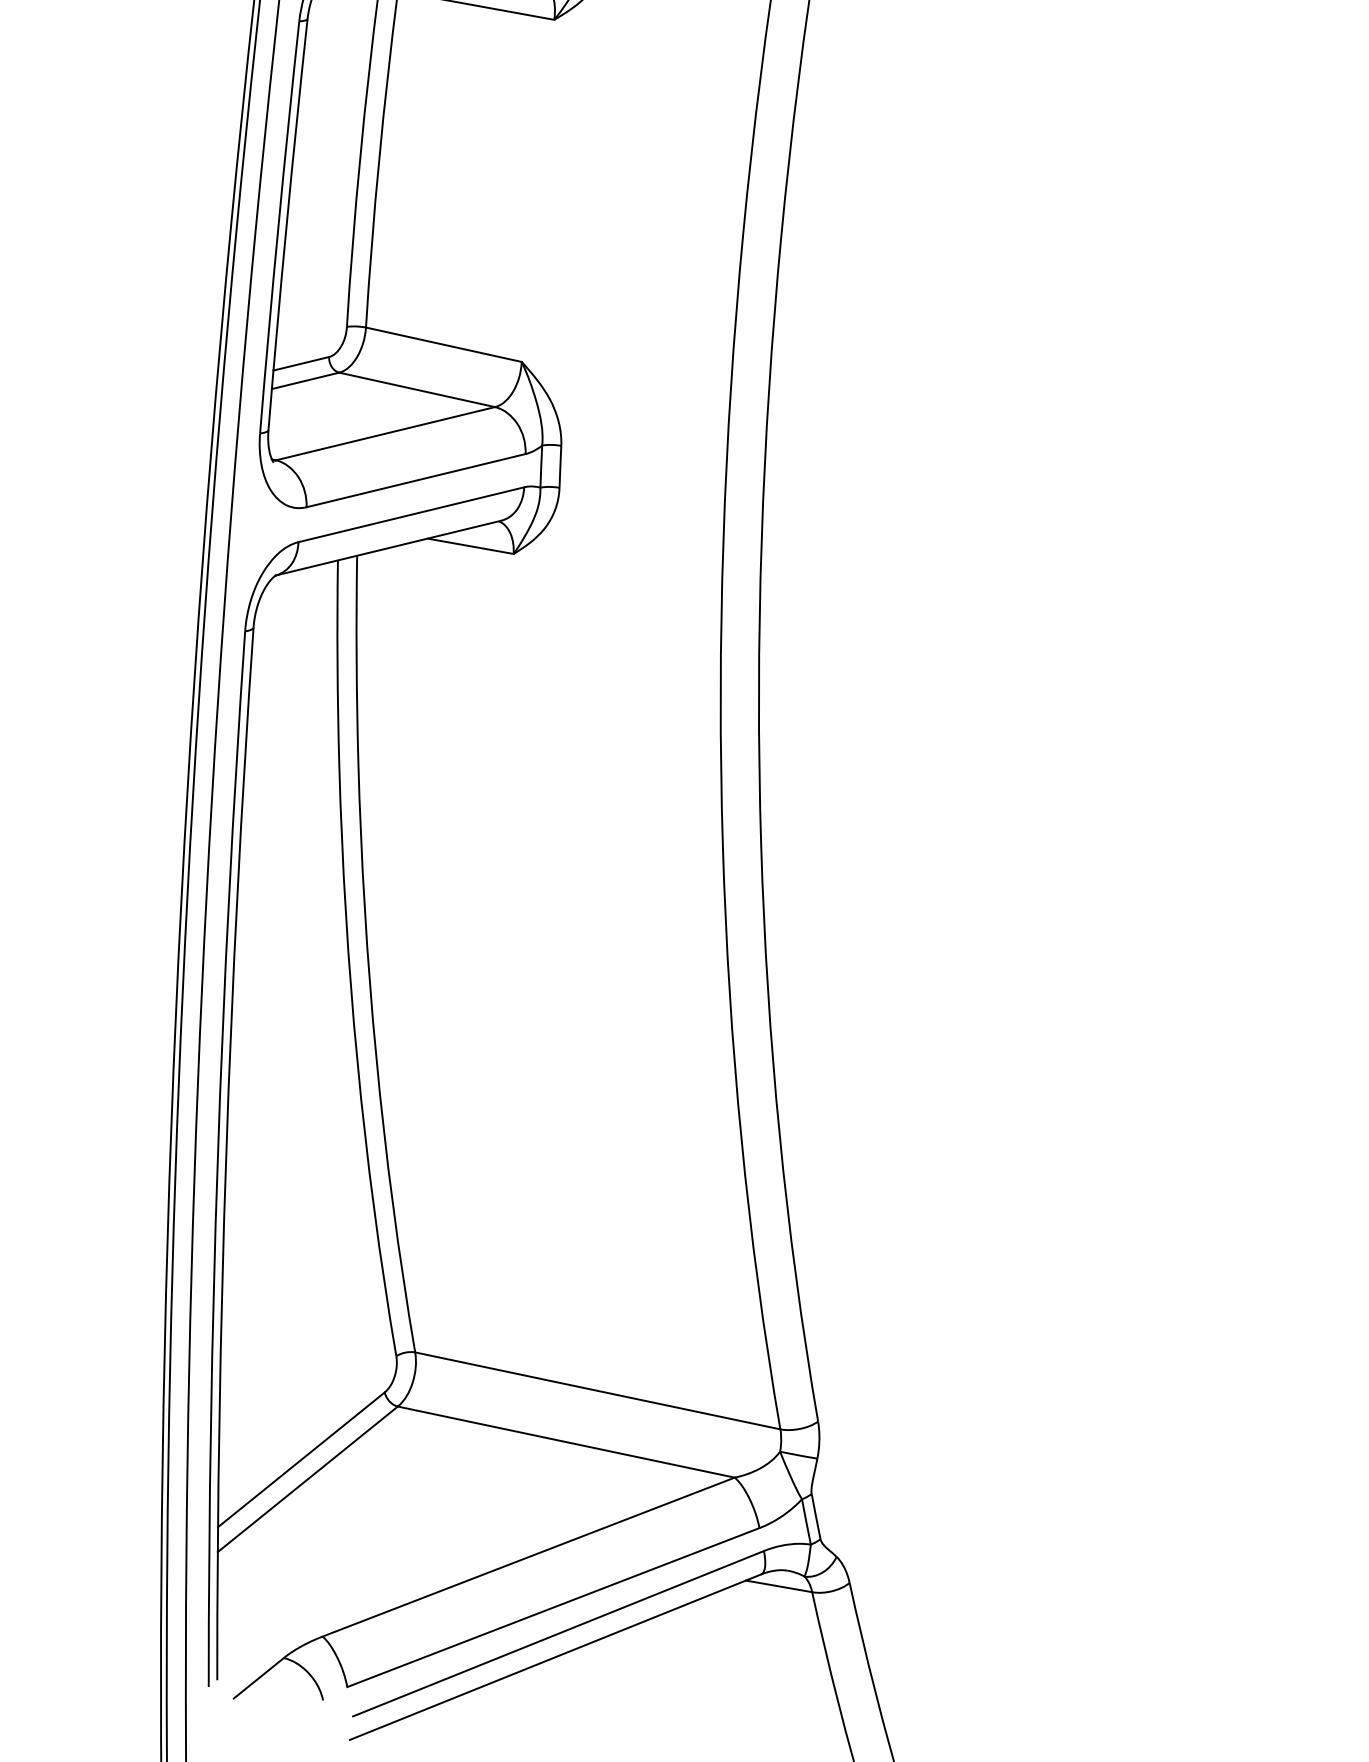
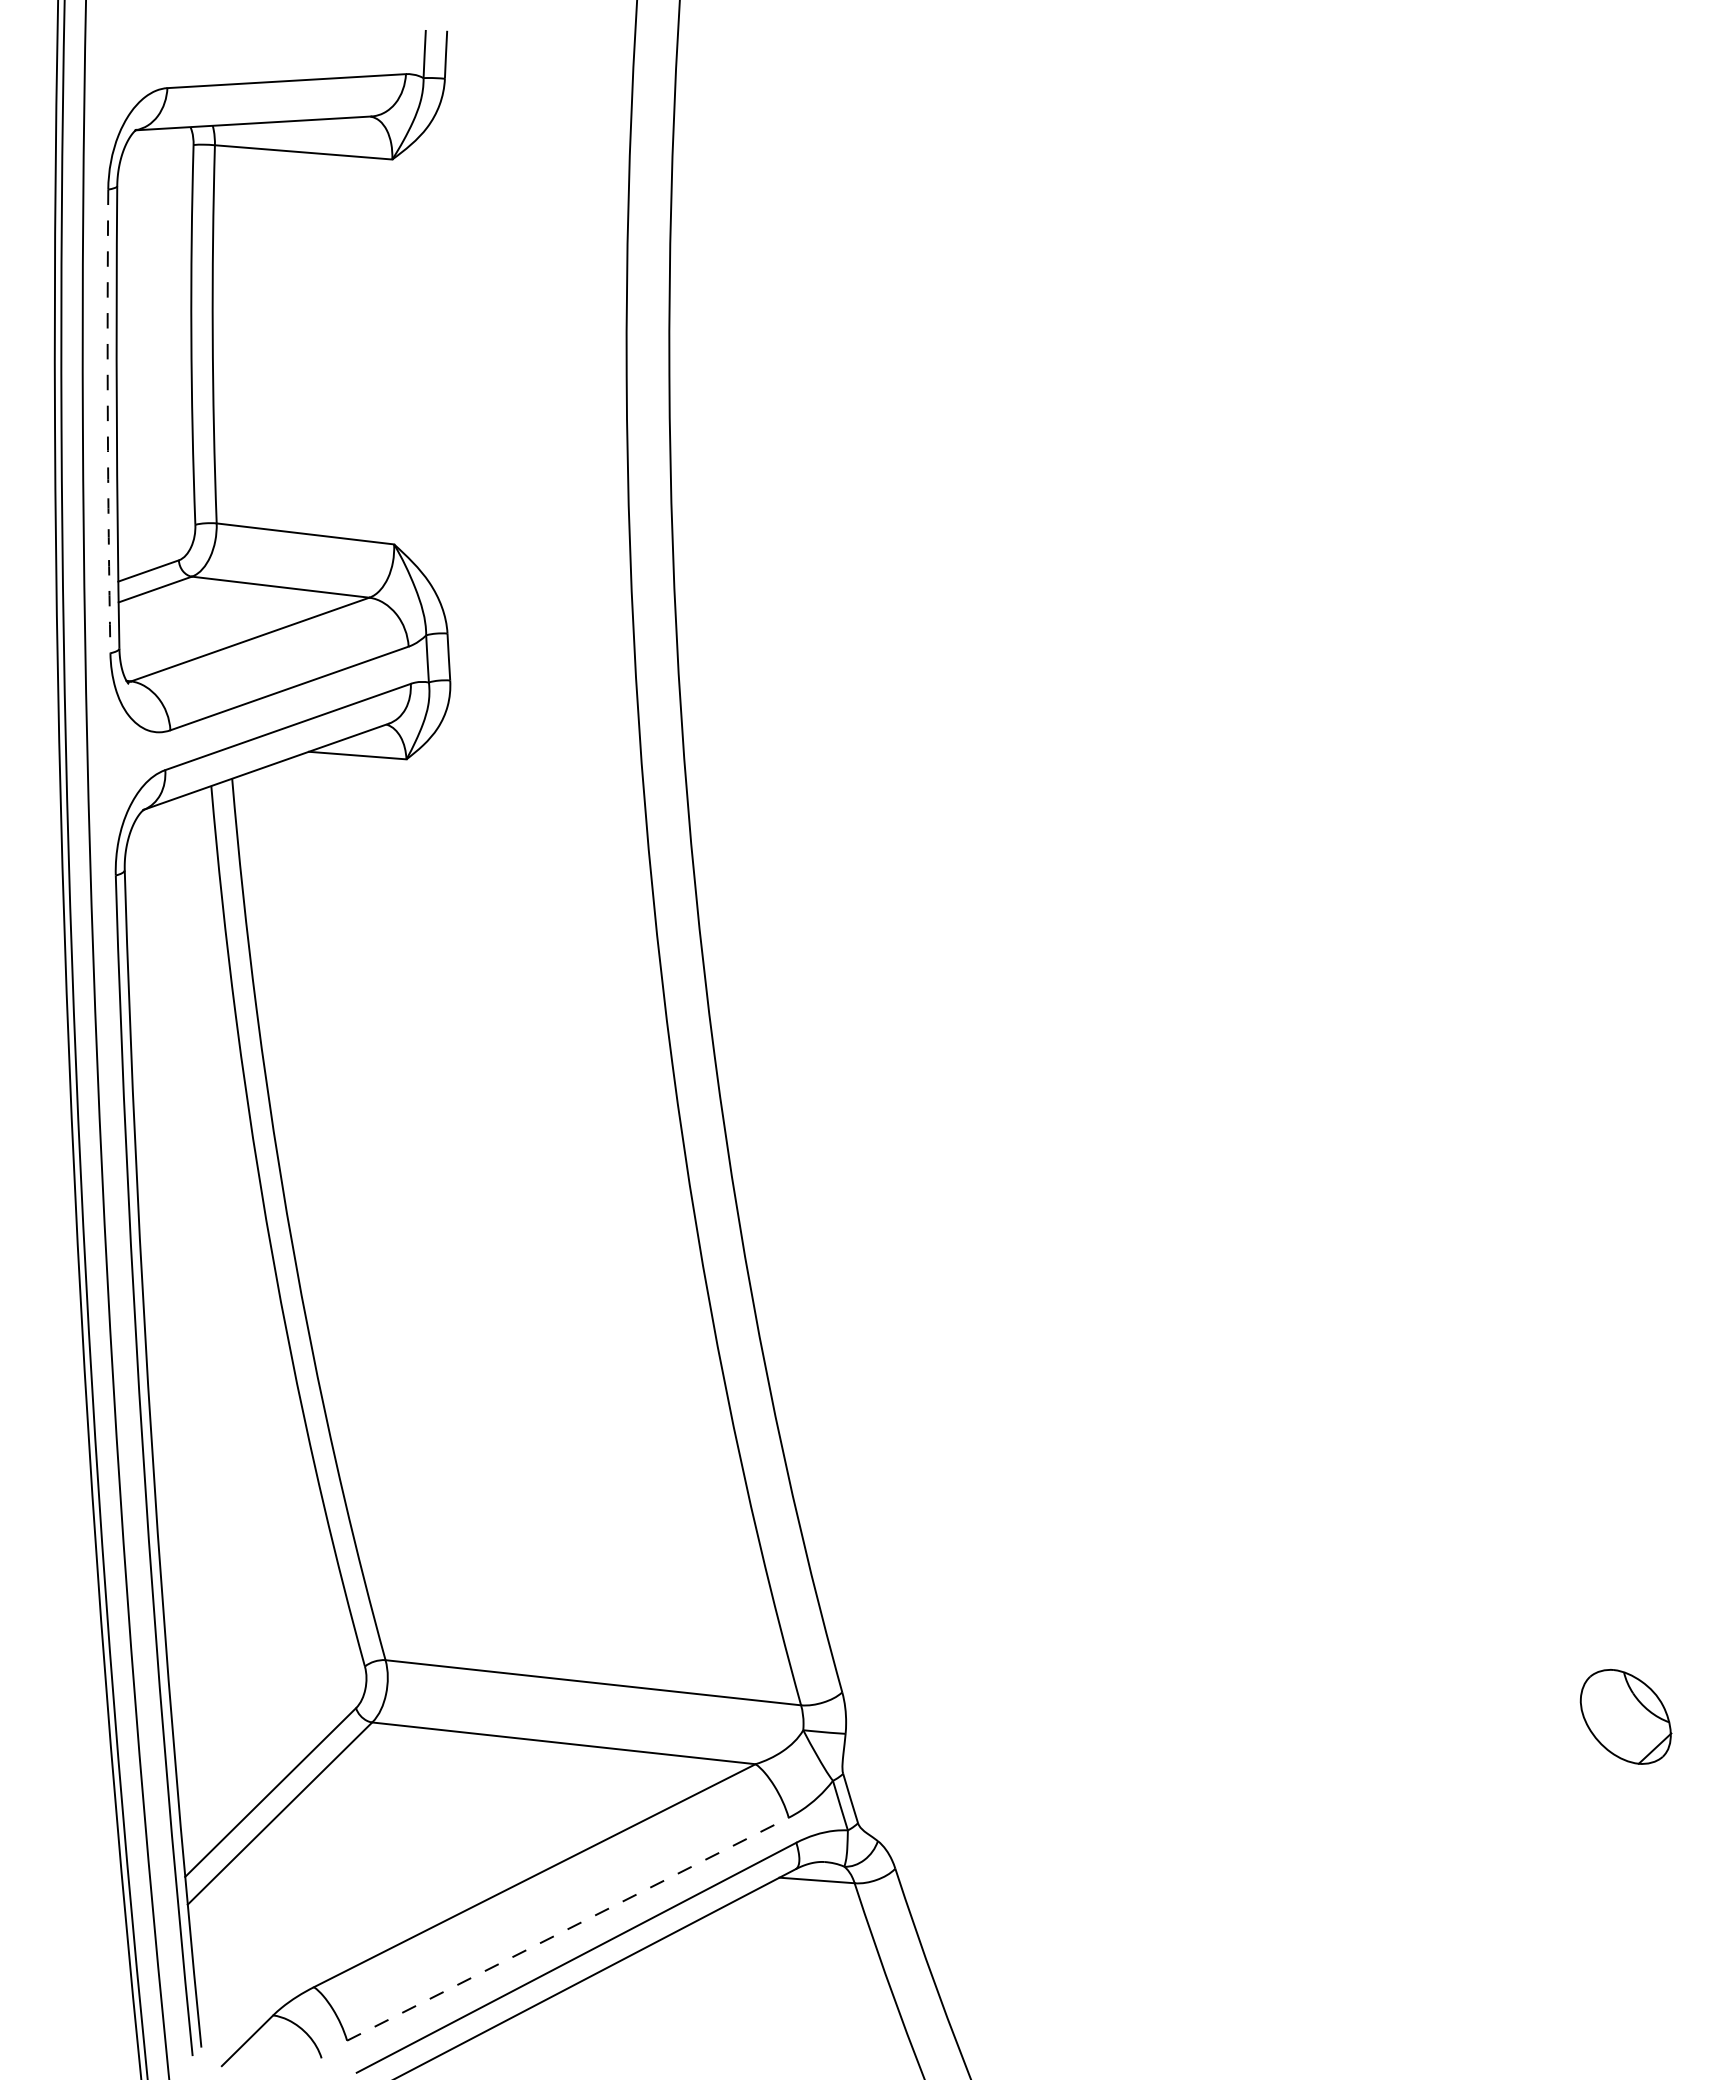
arc: (278, 227) -> (107, 421), solid -> dashed
line: (553, 1607) -> (568, 1929), solid -> dashed

